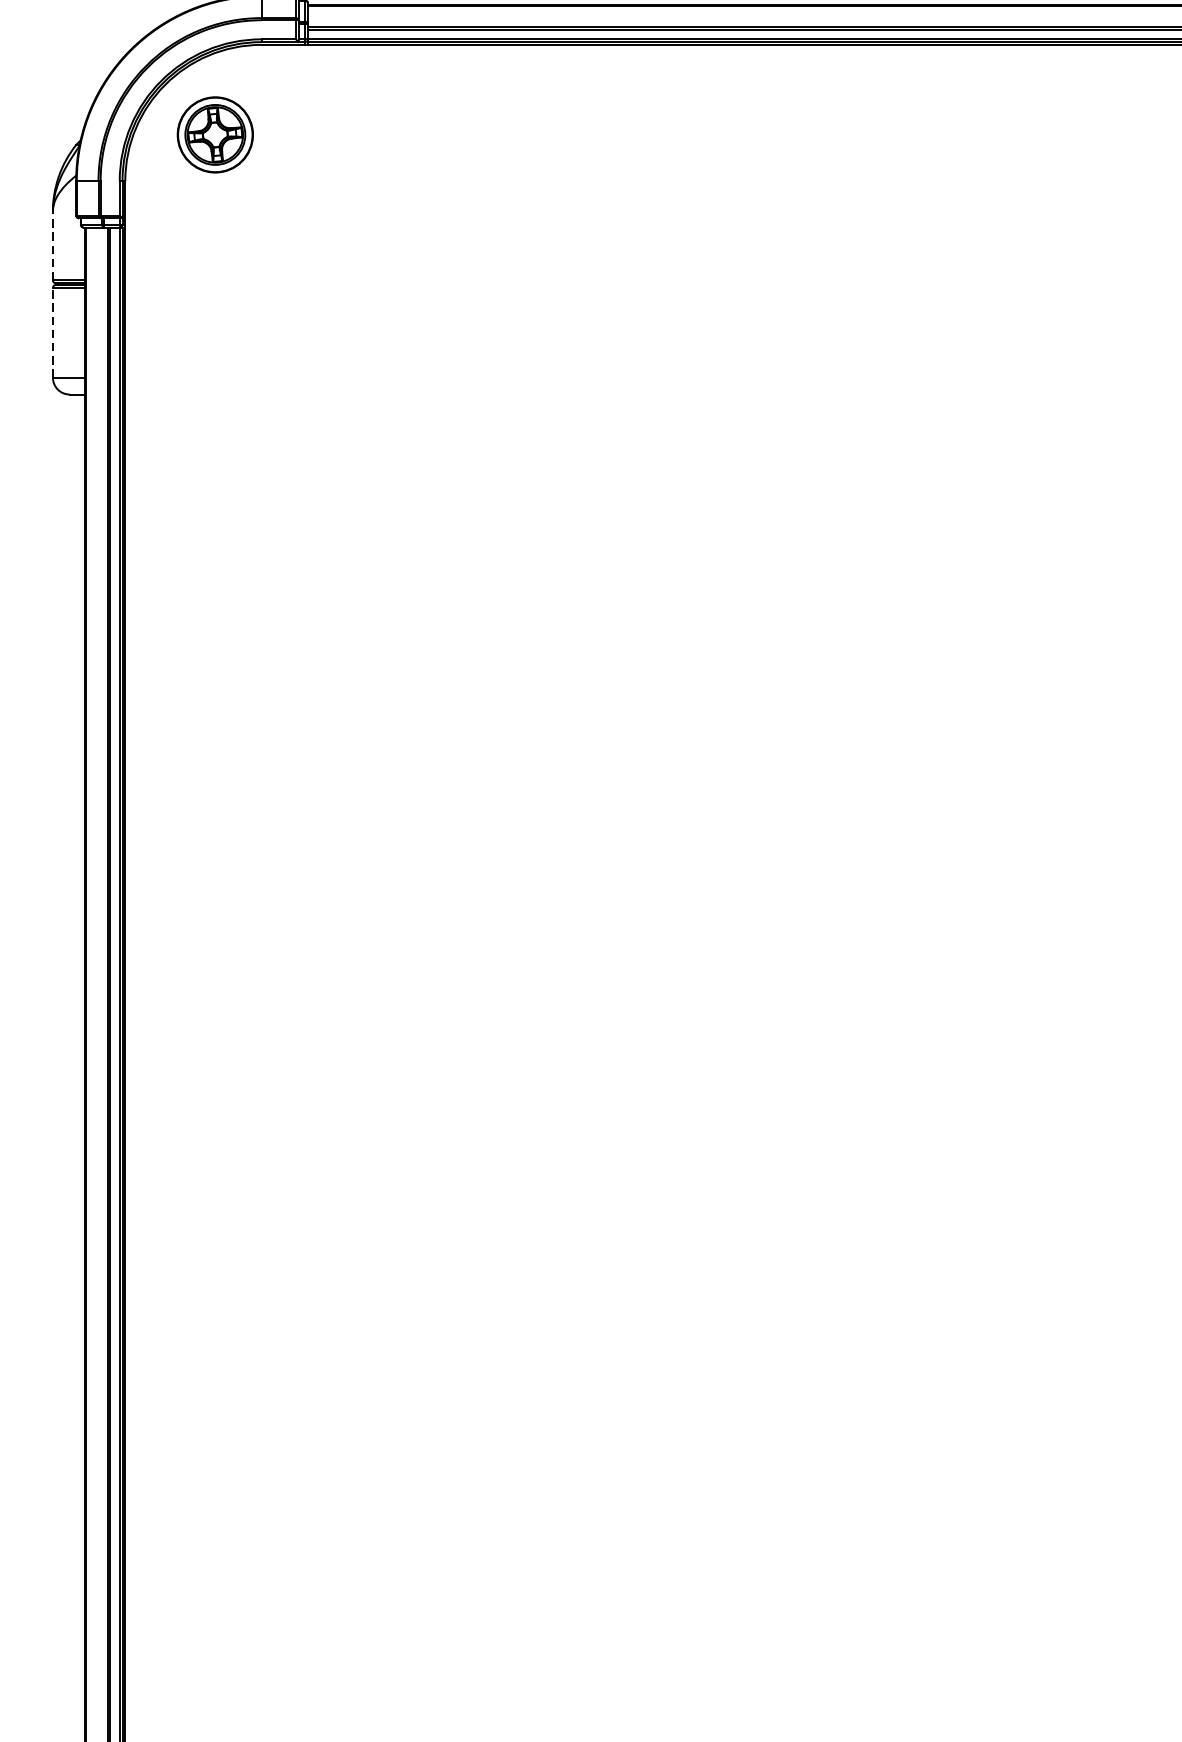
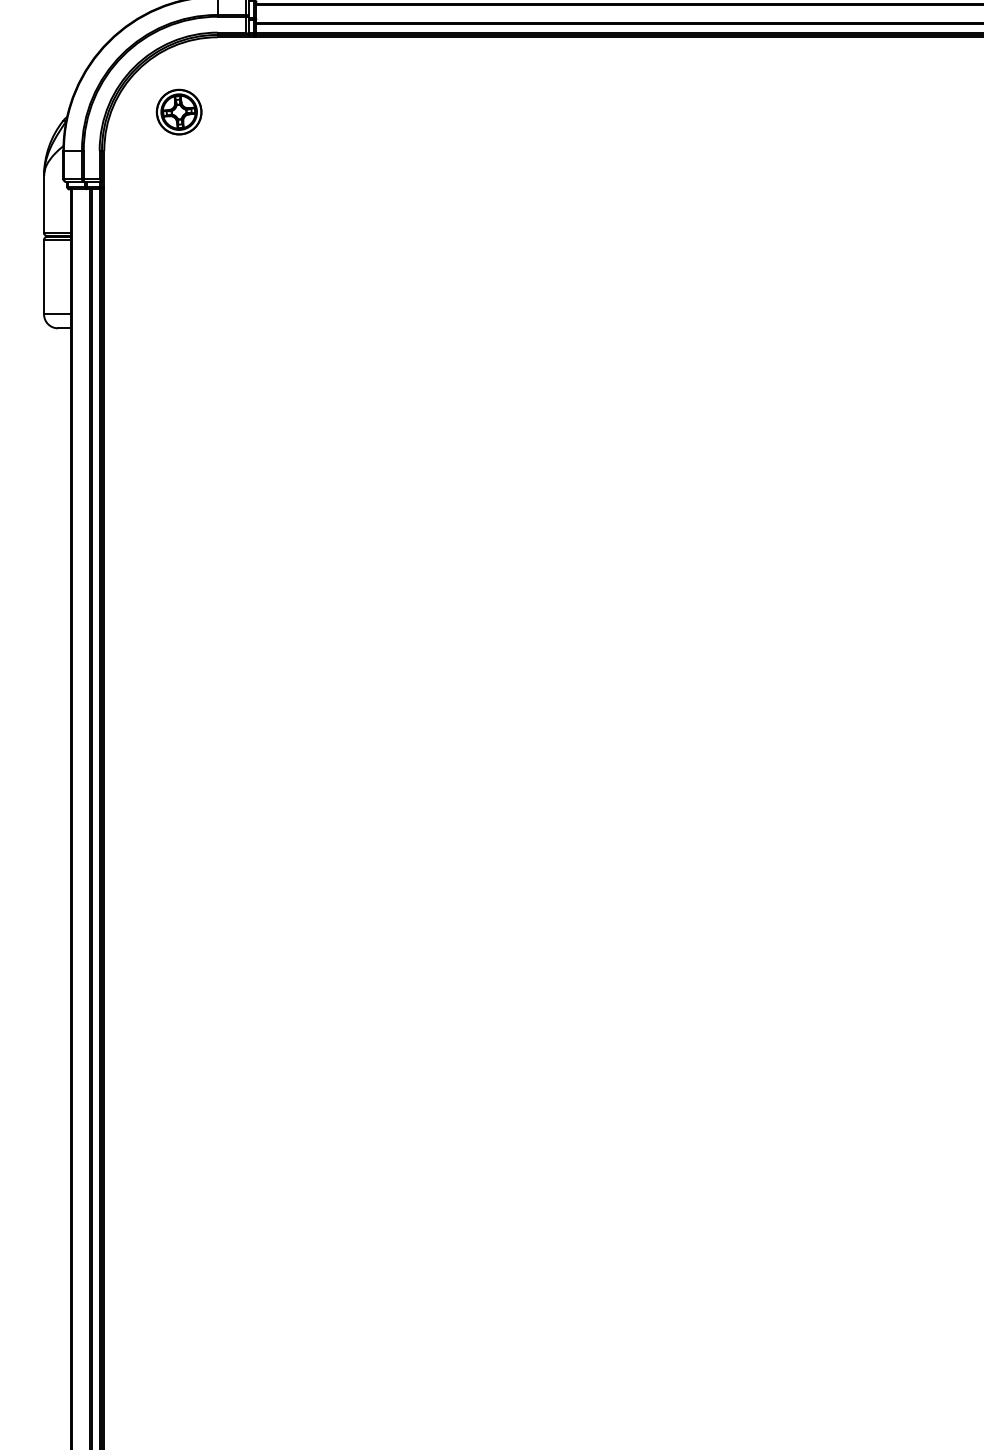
part: (214, 134) -> (178, 111), size x0.71
line: (53, 245) -> (44, 204), dashed -> solid
line: (53, 332) -> (44, 276), dashed -> solid

